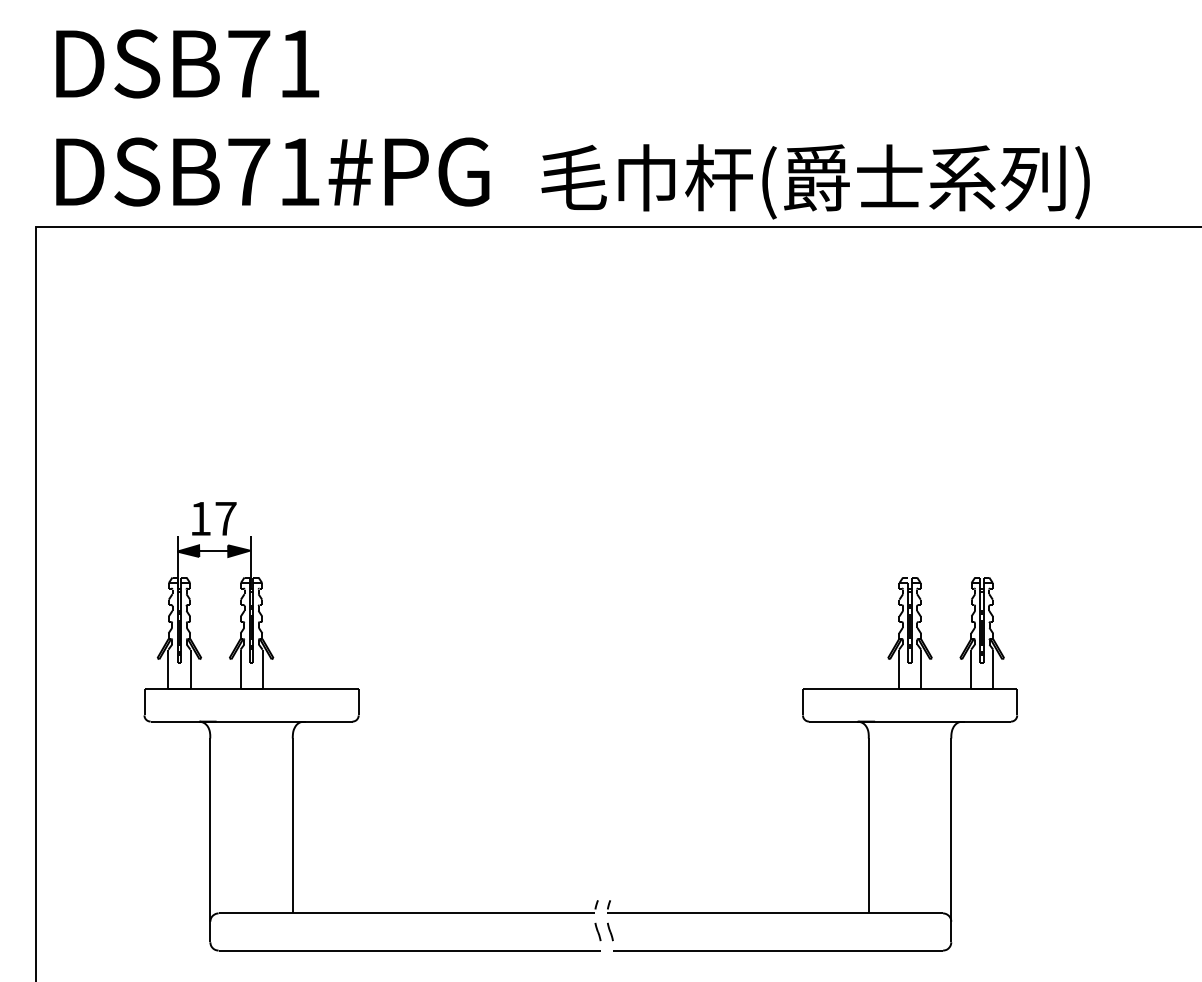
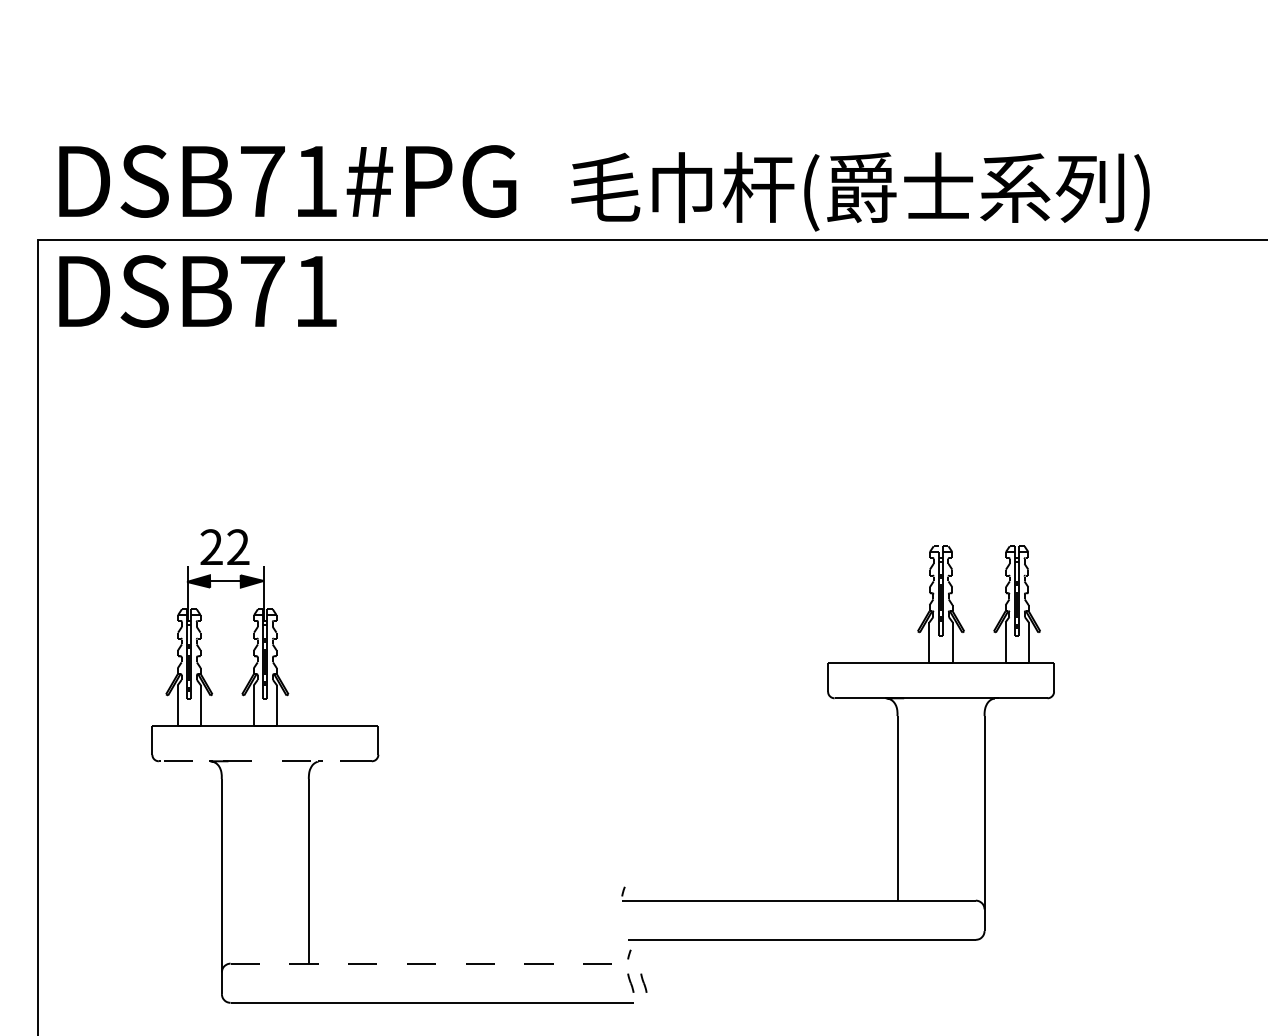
text: (187, 63) -> (197, 291), moved
text: (212, 518) -> (224, 546), 17 -> 22
line: (250, 721) -> (264, 761), solid -> dashed
part: (809, 722) -> (834, 699), moved
line: (407, 913) -> (429, 963), solid -> dashed

